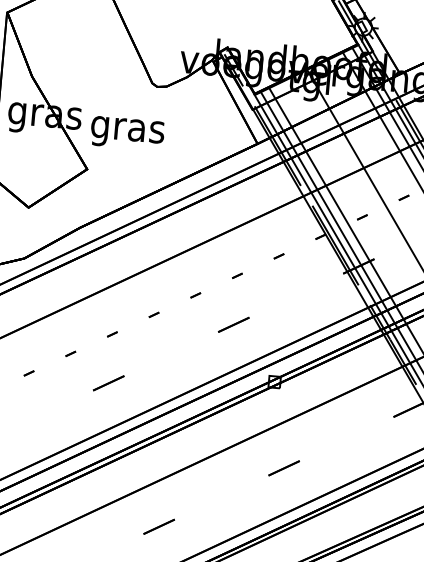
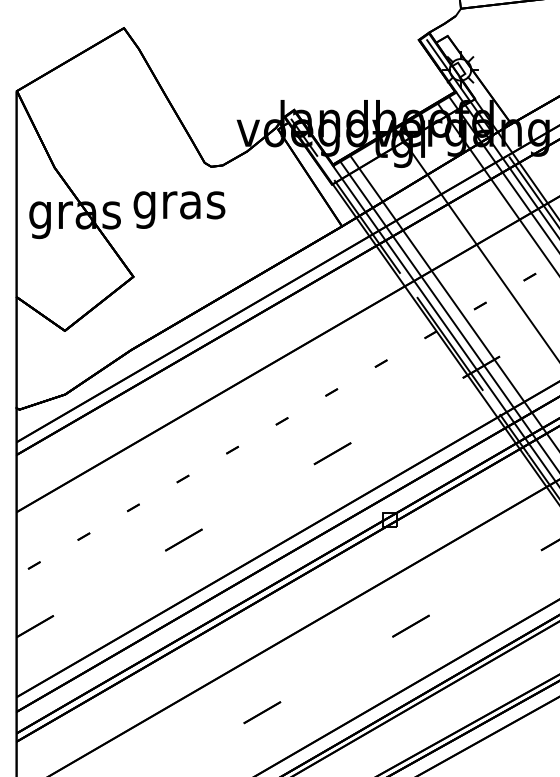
text: (127, 133) -> (179, 209), moved

